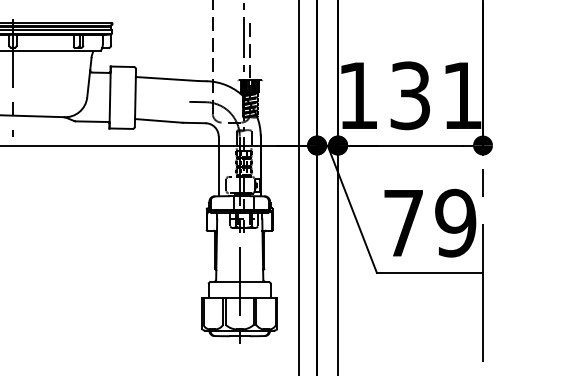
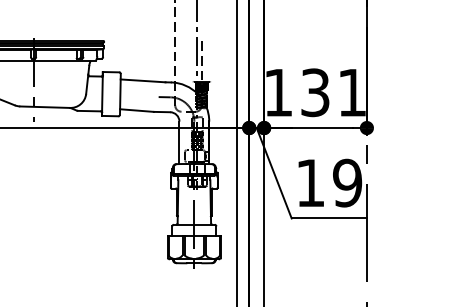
text: (403, 222) -> (310, 182), 79 -> 19

